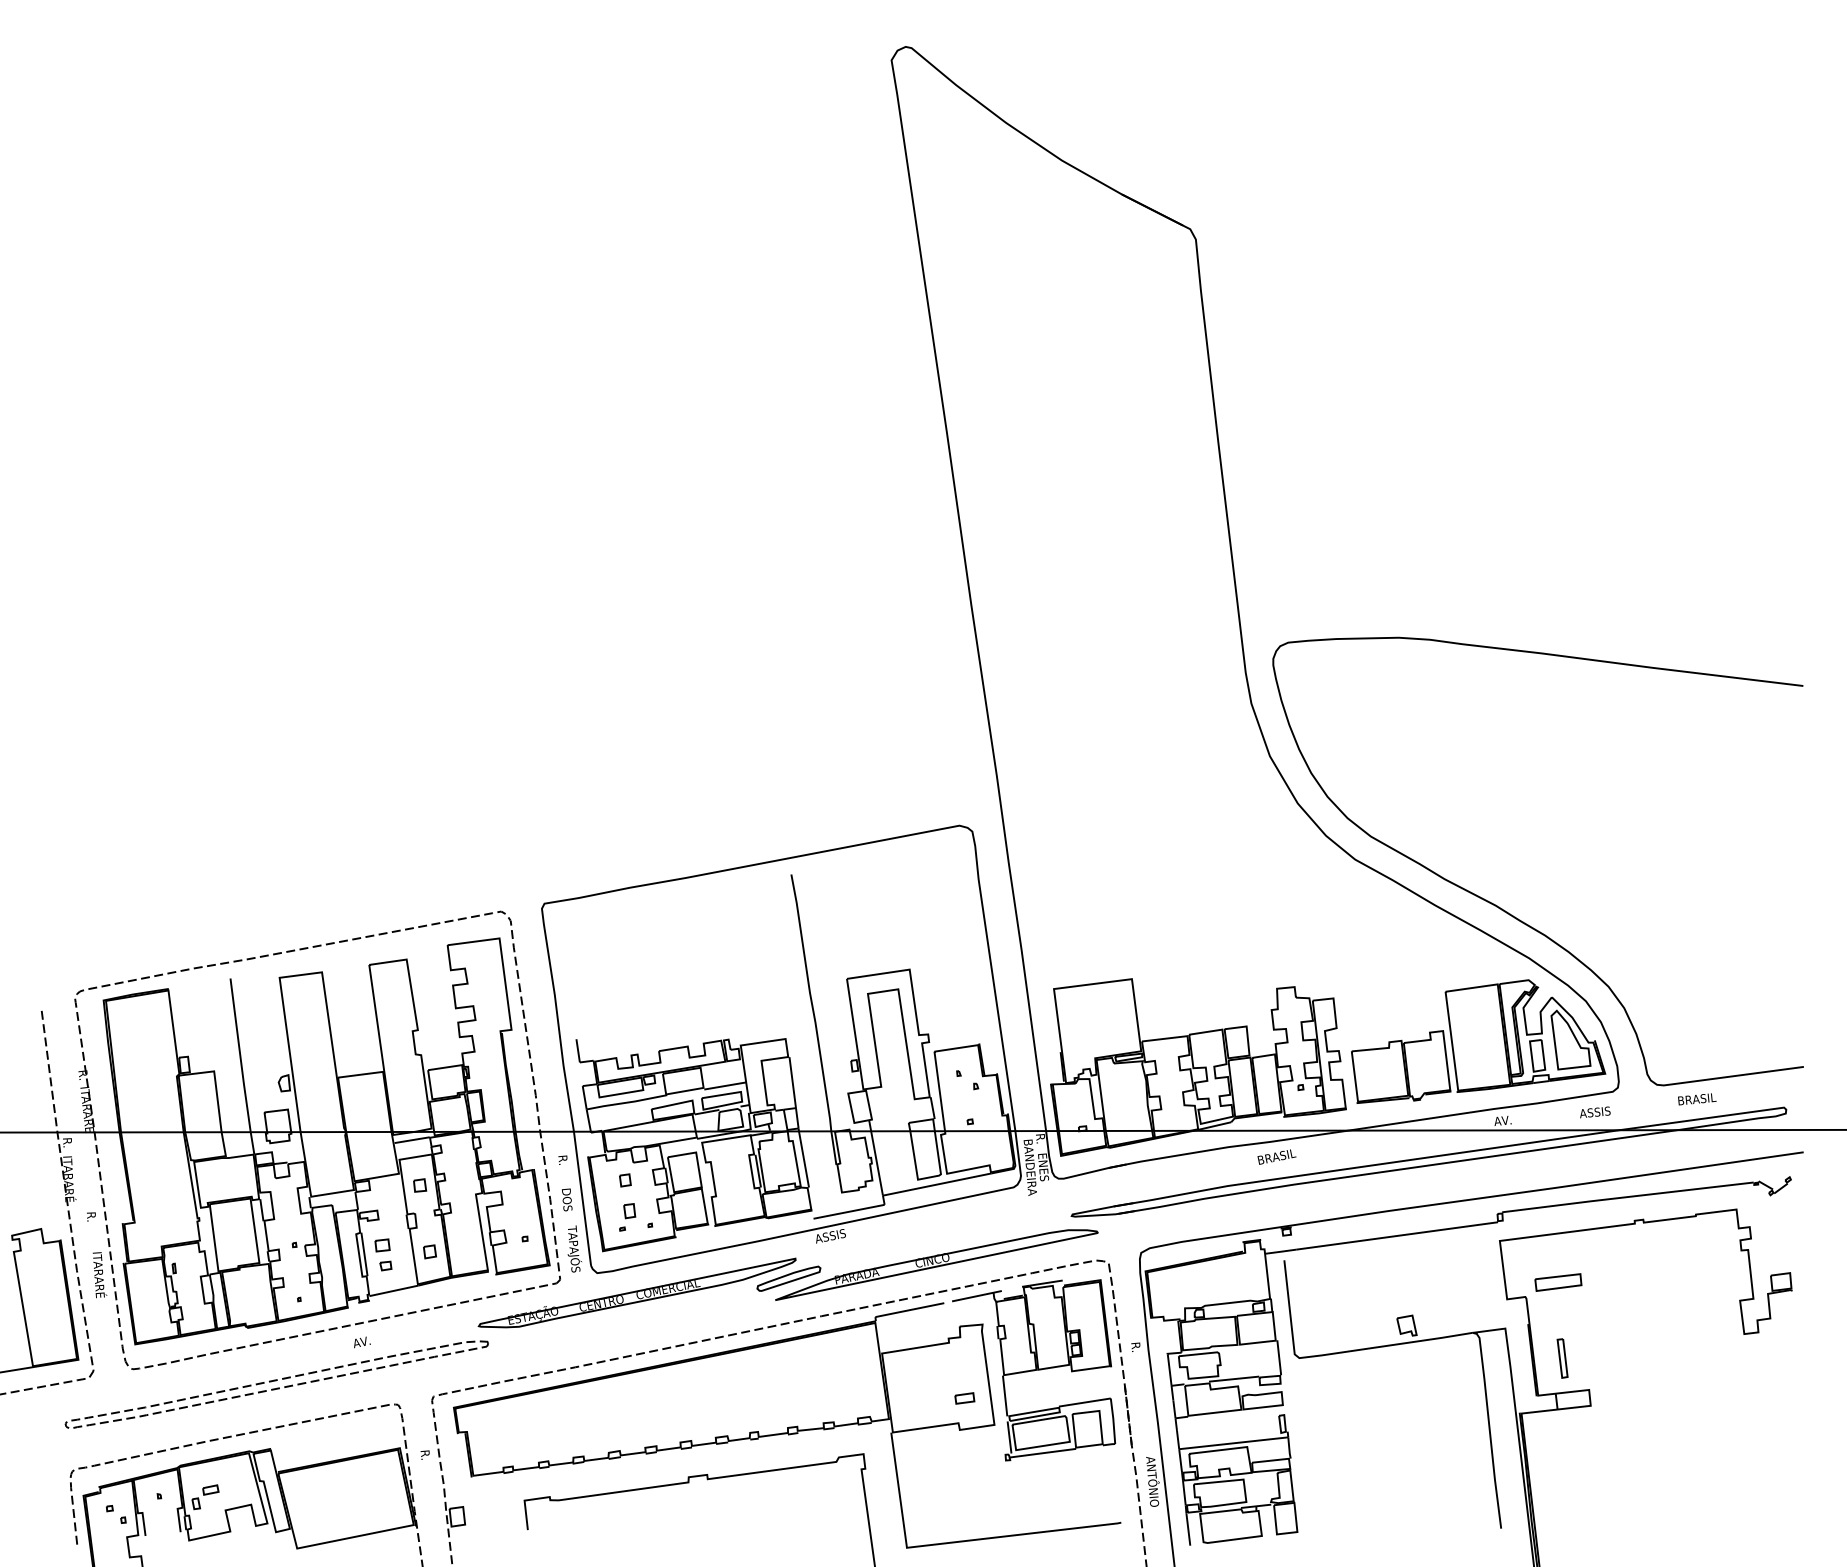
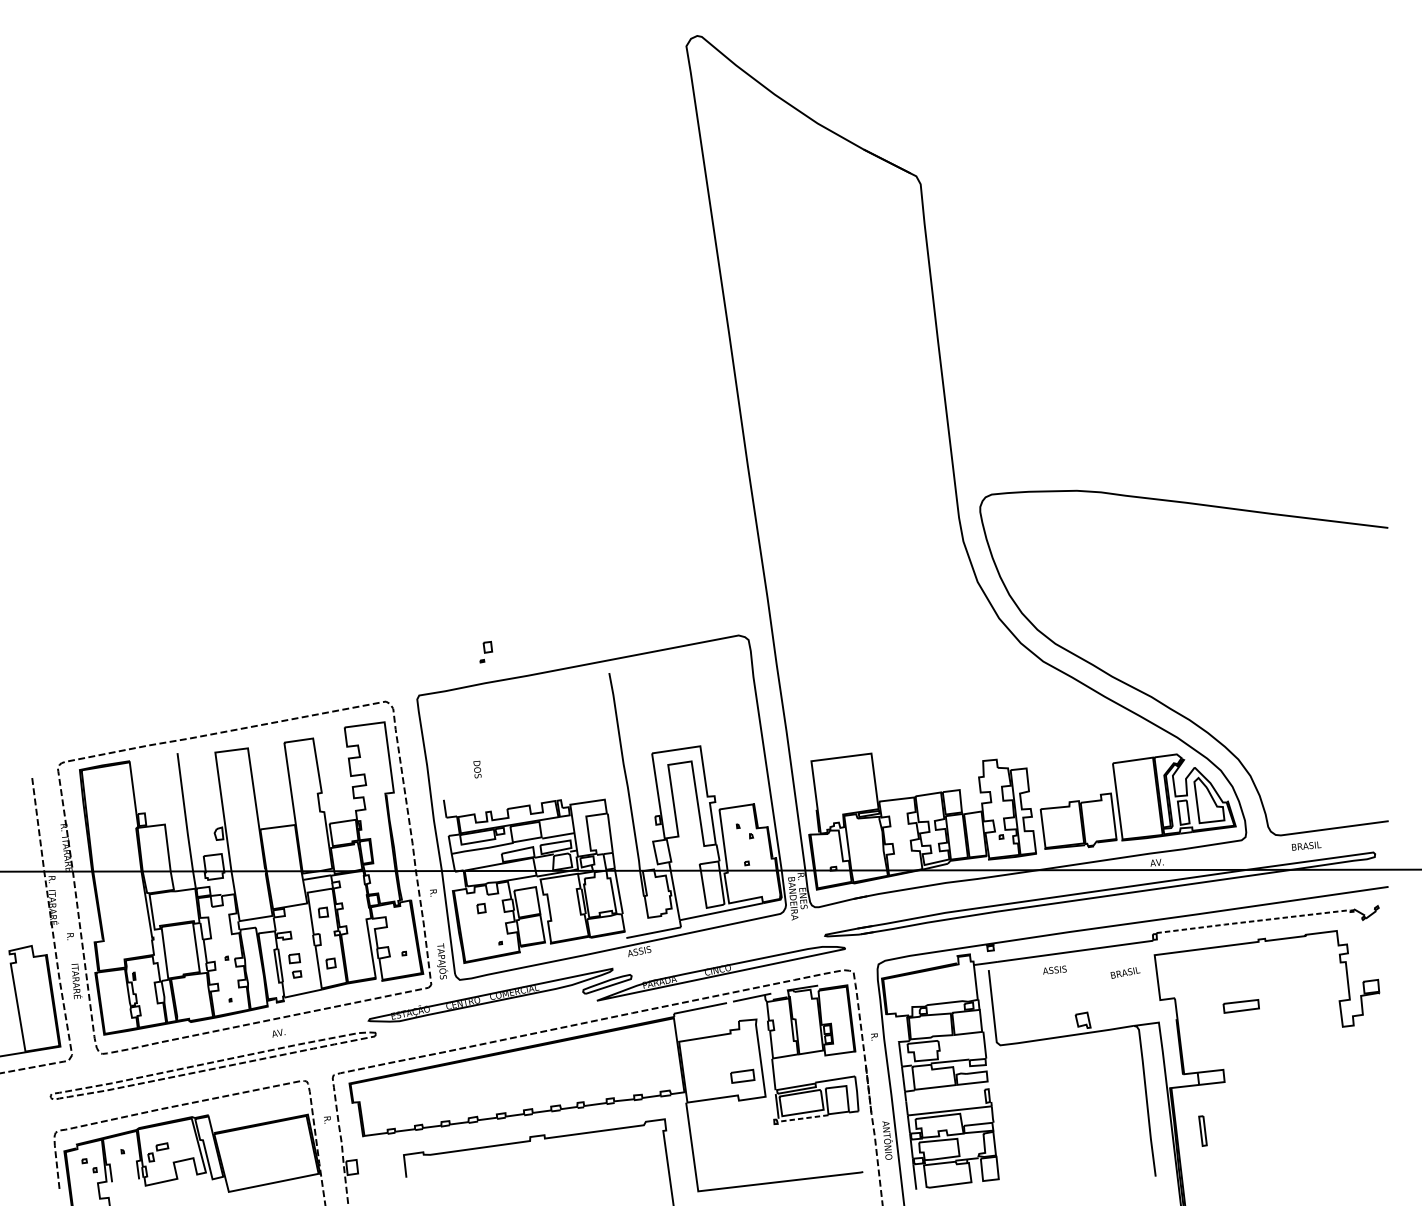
text: (1595, 1112) -> (1055, 970), moved
text: (1276, 1156) -> (1125, 972), moved
line: (1627, 1197) -> (1252, 921), solid -> dashed
text: (567, 1199) -> (477, 769), moved
part: (627, 1217) -> (486, 652), moved
part: (1558, 1282) -> (1241, 1006), moved
part: (1562, 1358) -> (1202, 1131), moved
part: (964, 1398) -> (742, 1076), size x1.6
line: (1042, 1453) -> (802, 1118), solid -> dashed

